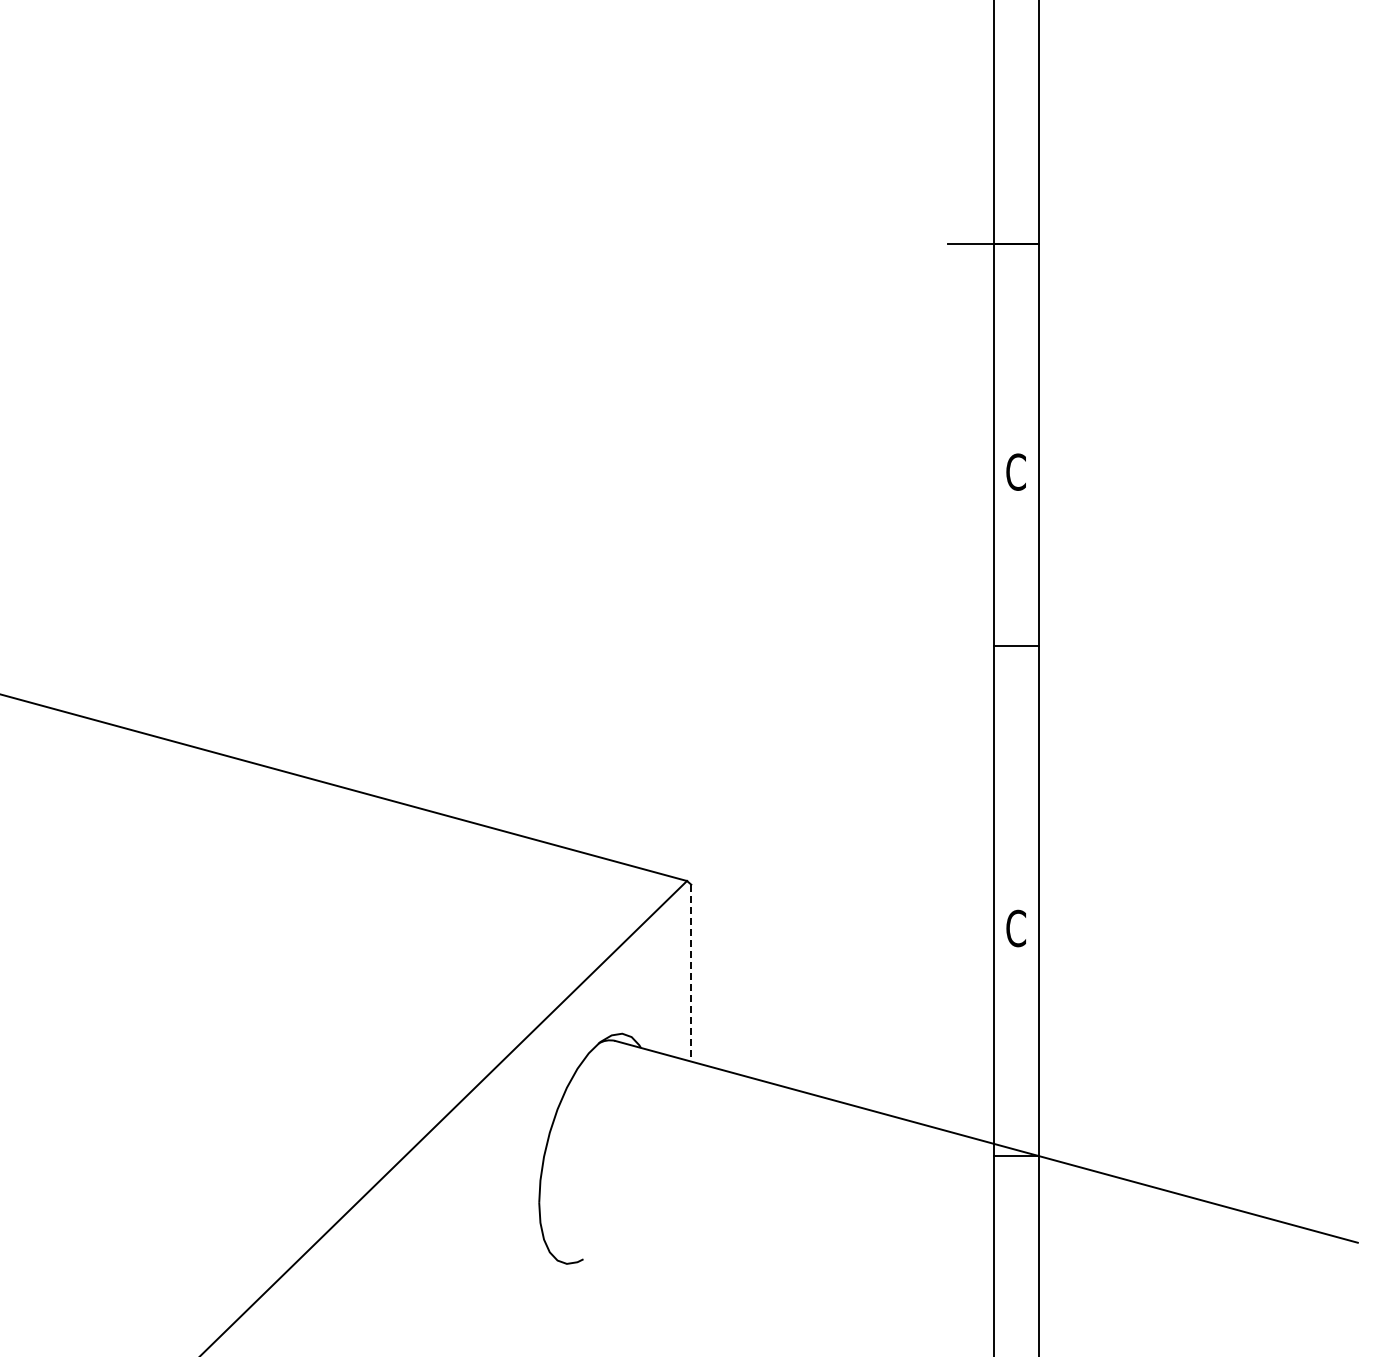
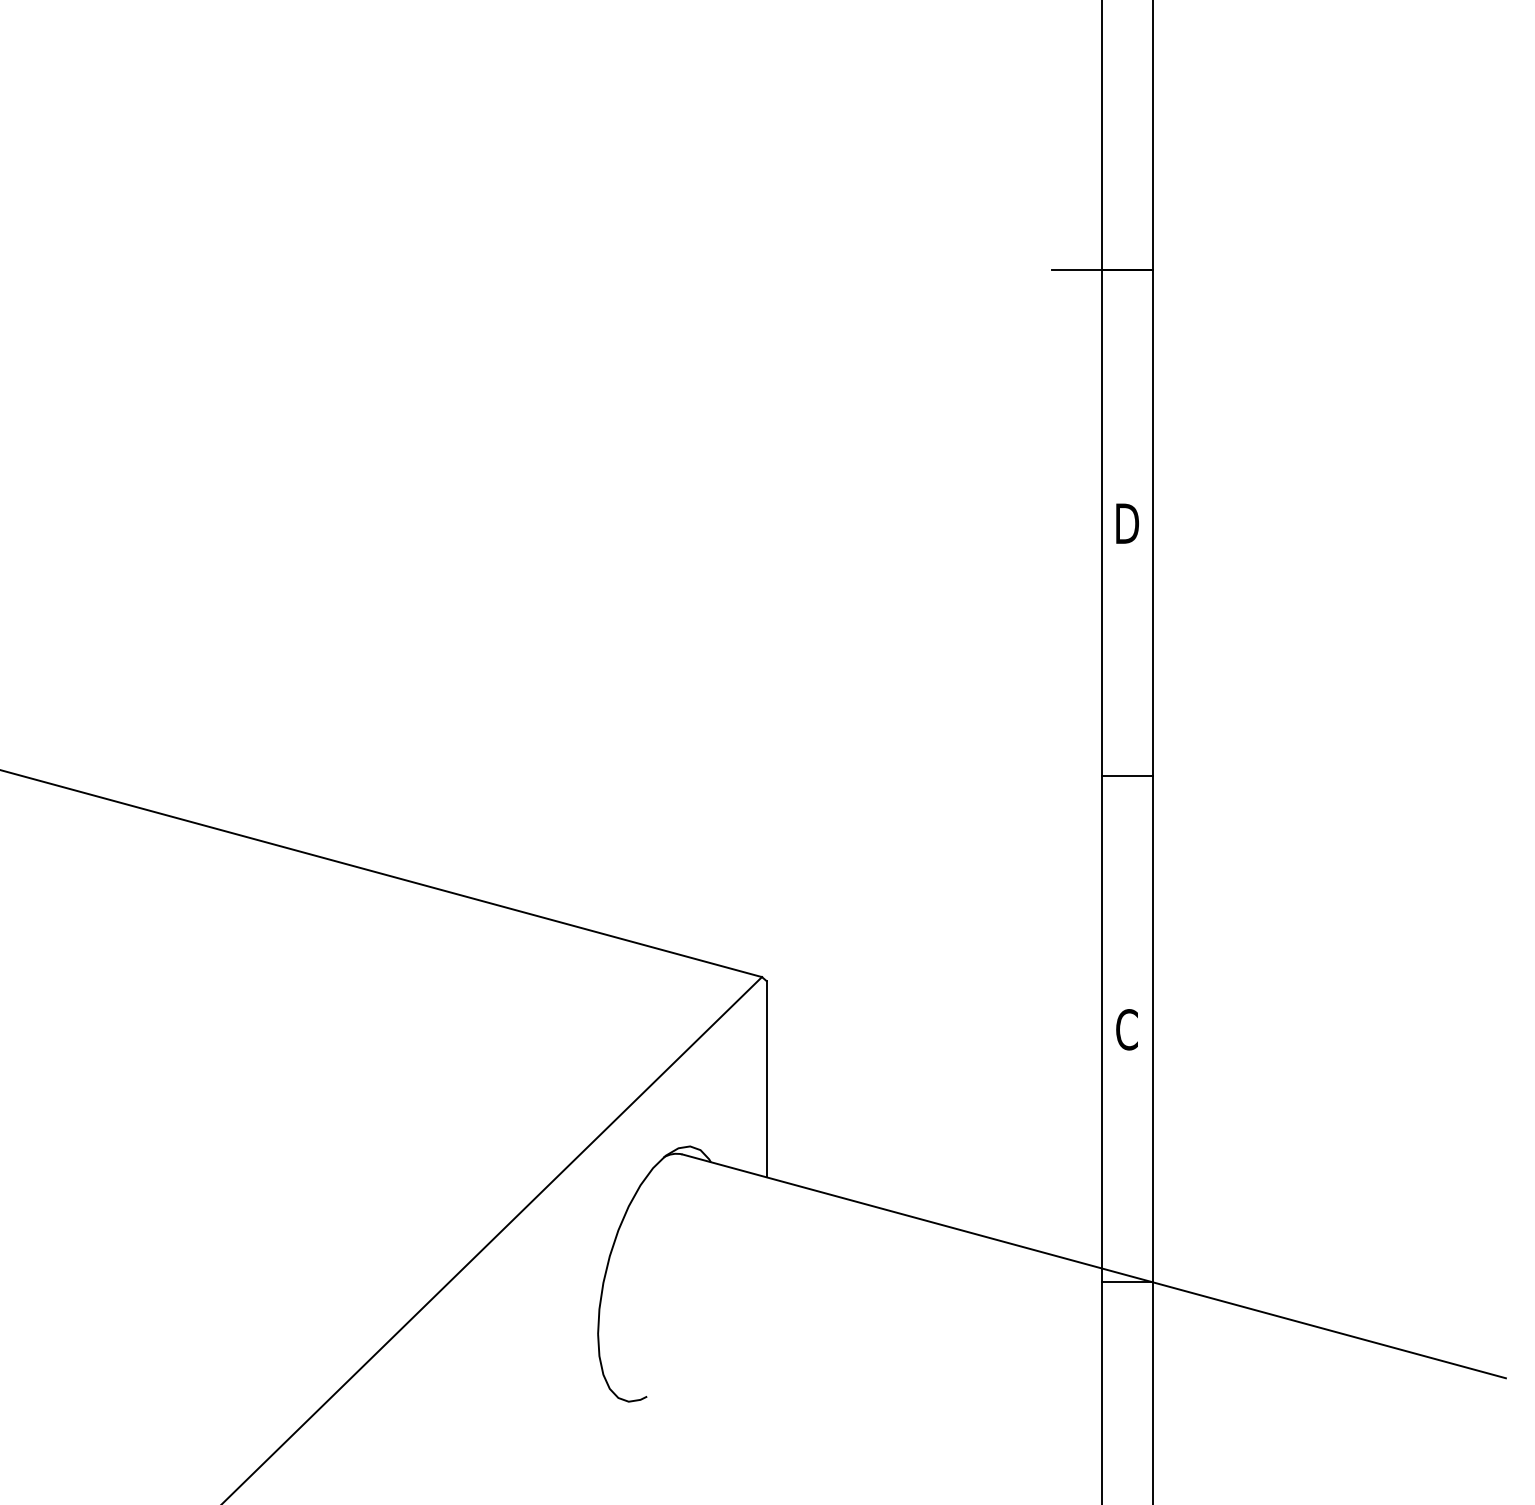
text: (1016, 471) -> (1127, 522), C -> D
line: (1016, 646) -> (1127, 776), moved
line: (691, 973) -> (766, 1079), dashed -> solid

